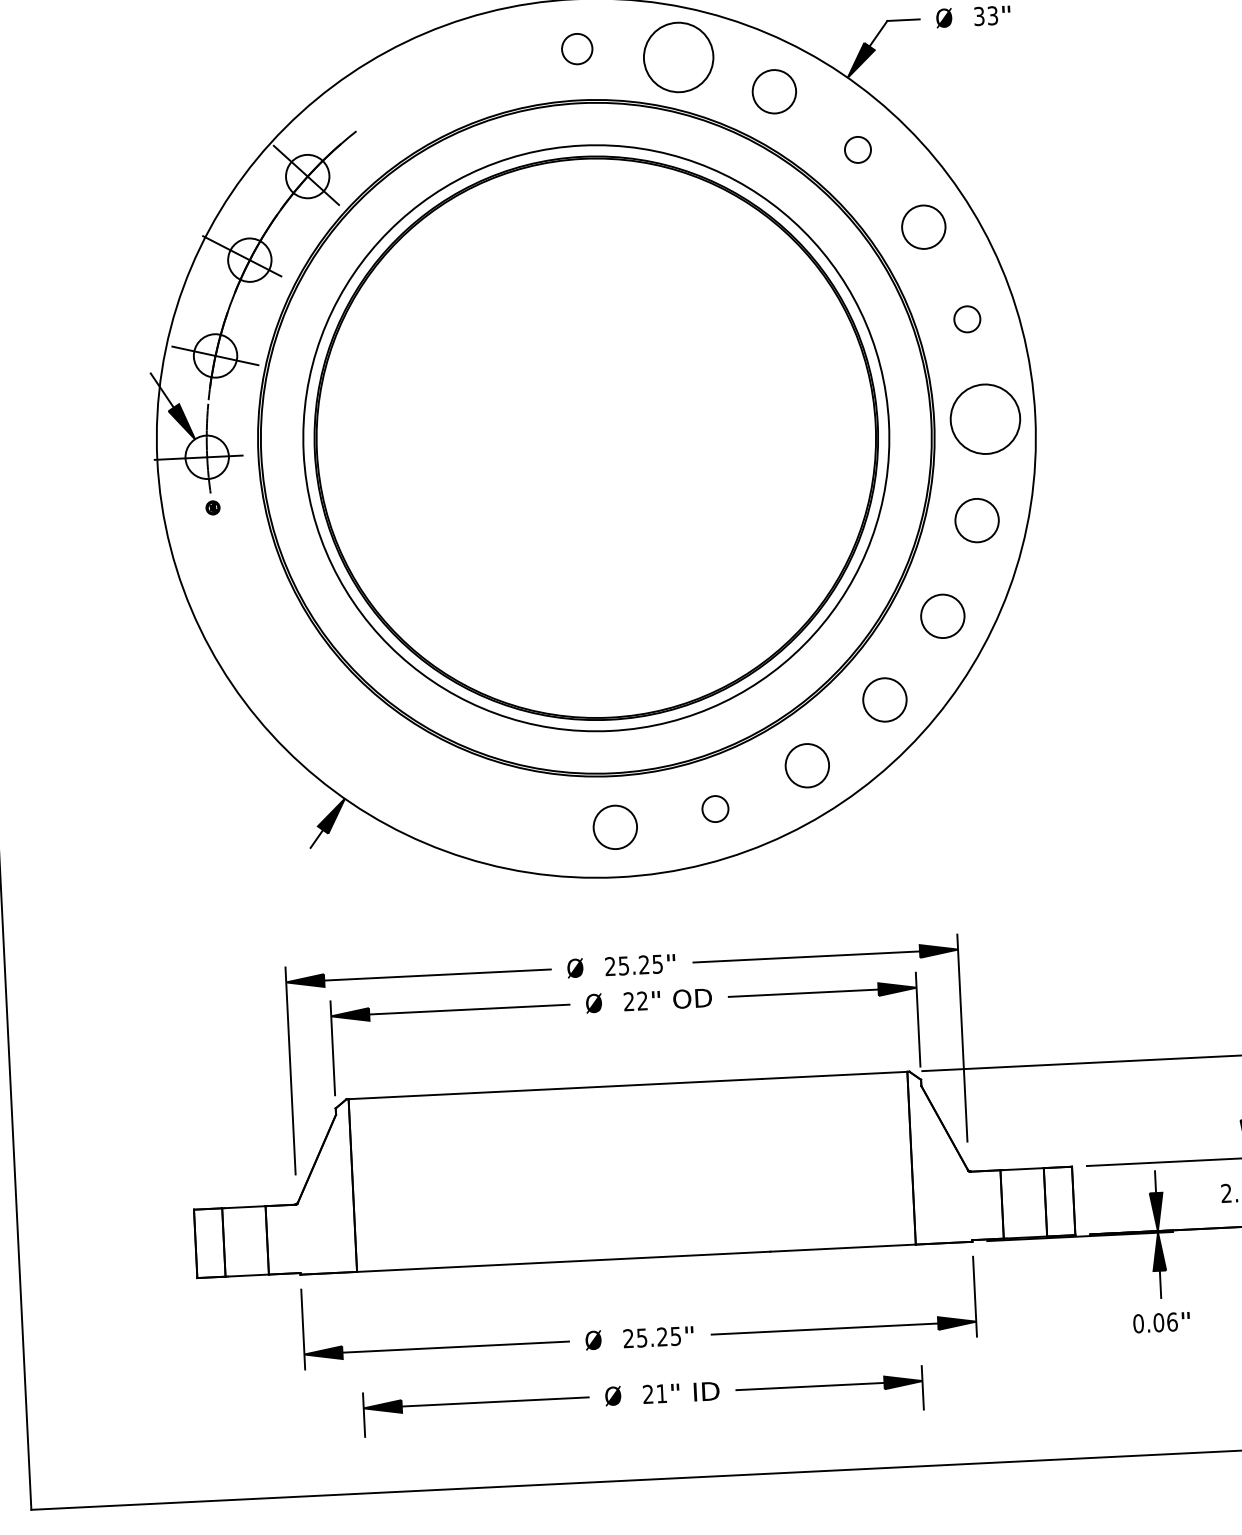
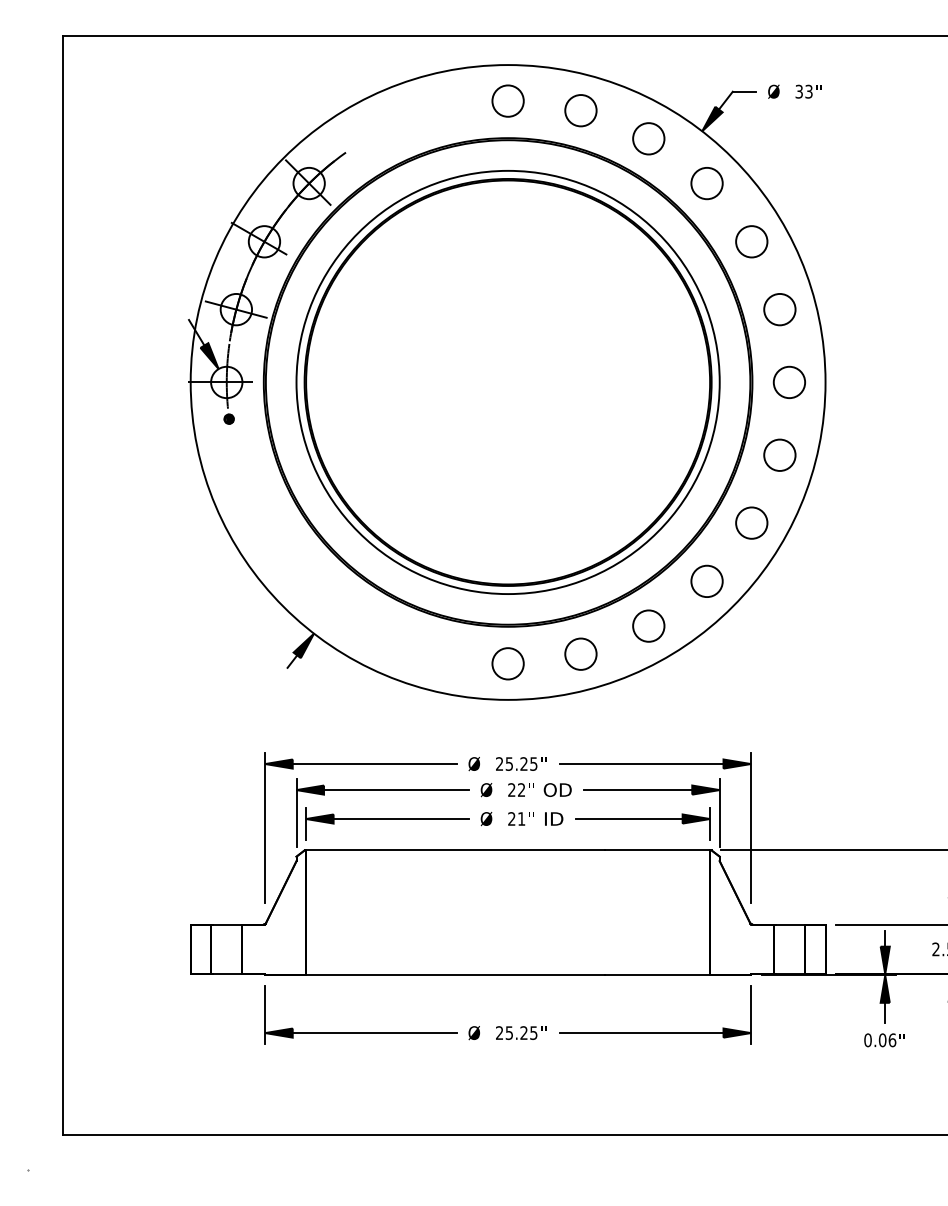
circle: (576, 48) -> (507, 100), size x1.43
circle: (678, 57) -> (580, 110), size x0.62
circle: (857, 149) -> (706, 183), size x1.67
circle: (966, 318) -> (779, 309), size x1.67
circle: (985, 419) -> (789, 382), size x0.62
circle: (714, 808) -> (580, 653), size x1.67
part: (642, 1400) -> (507, 823), moved

